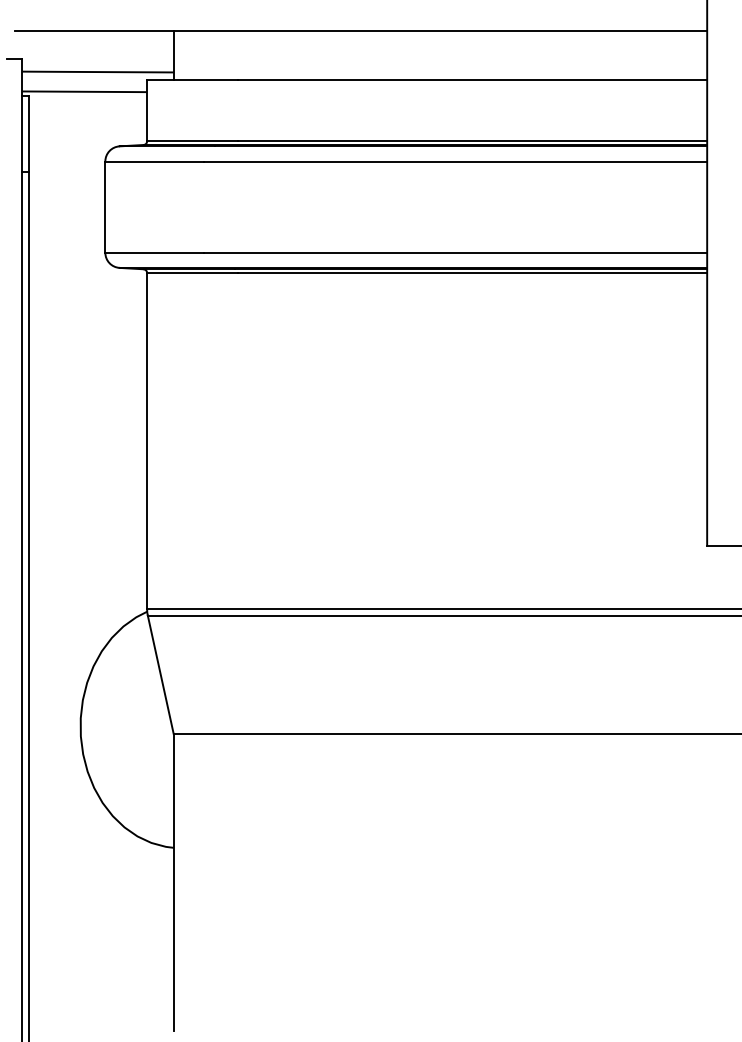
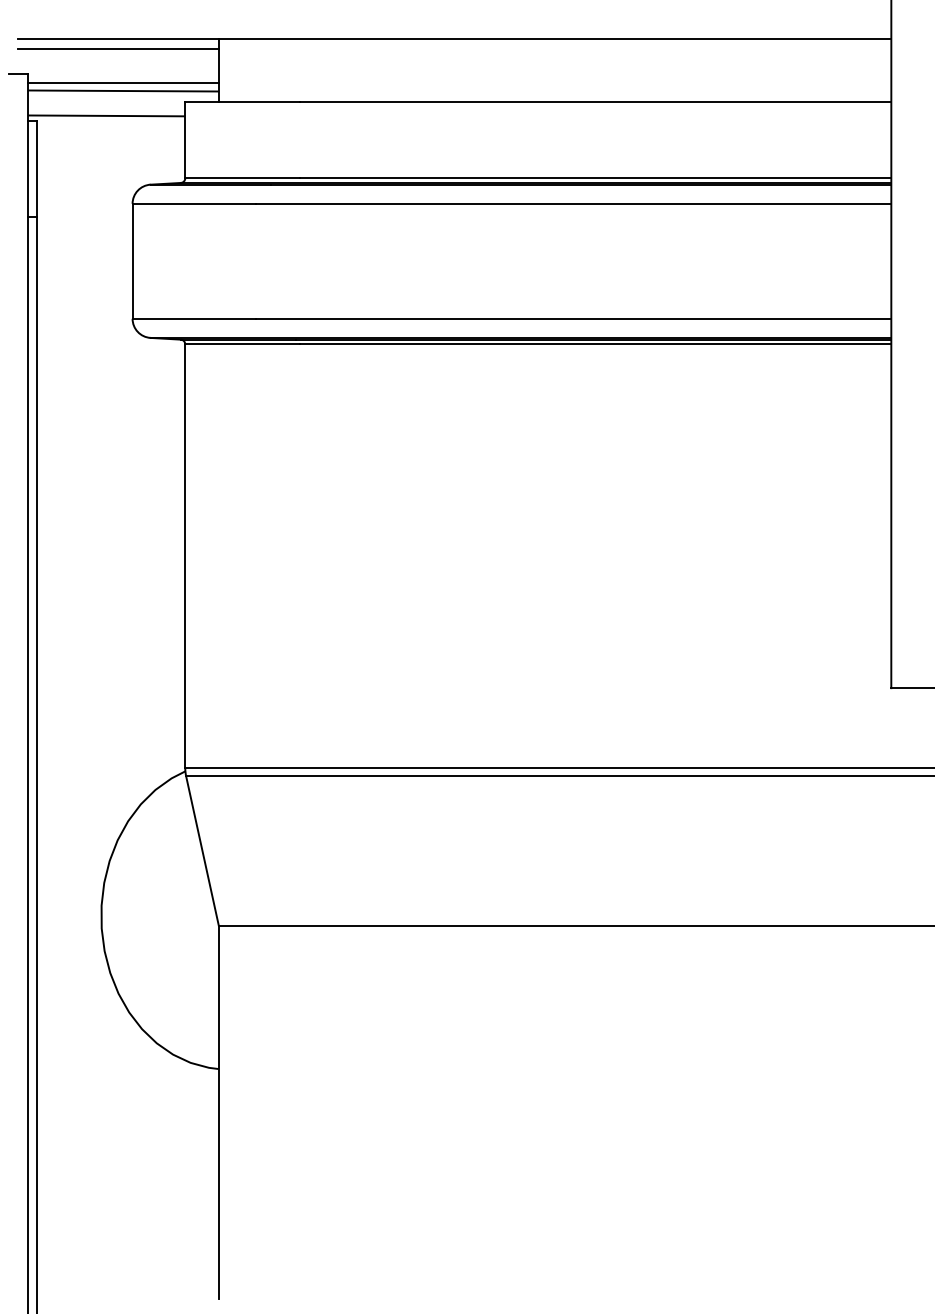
line: (93, 39) -> (117, 49), added
line: (97, 65) -> (122, 82), added

